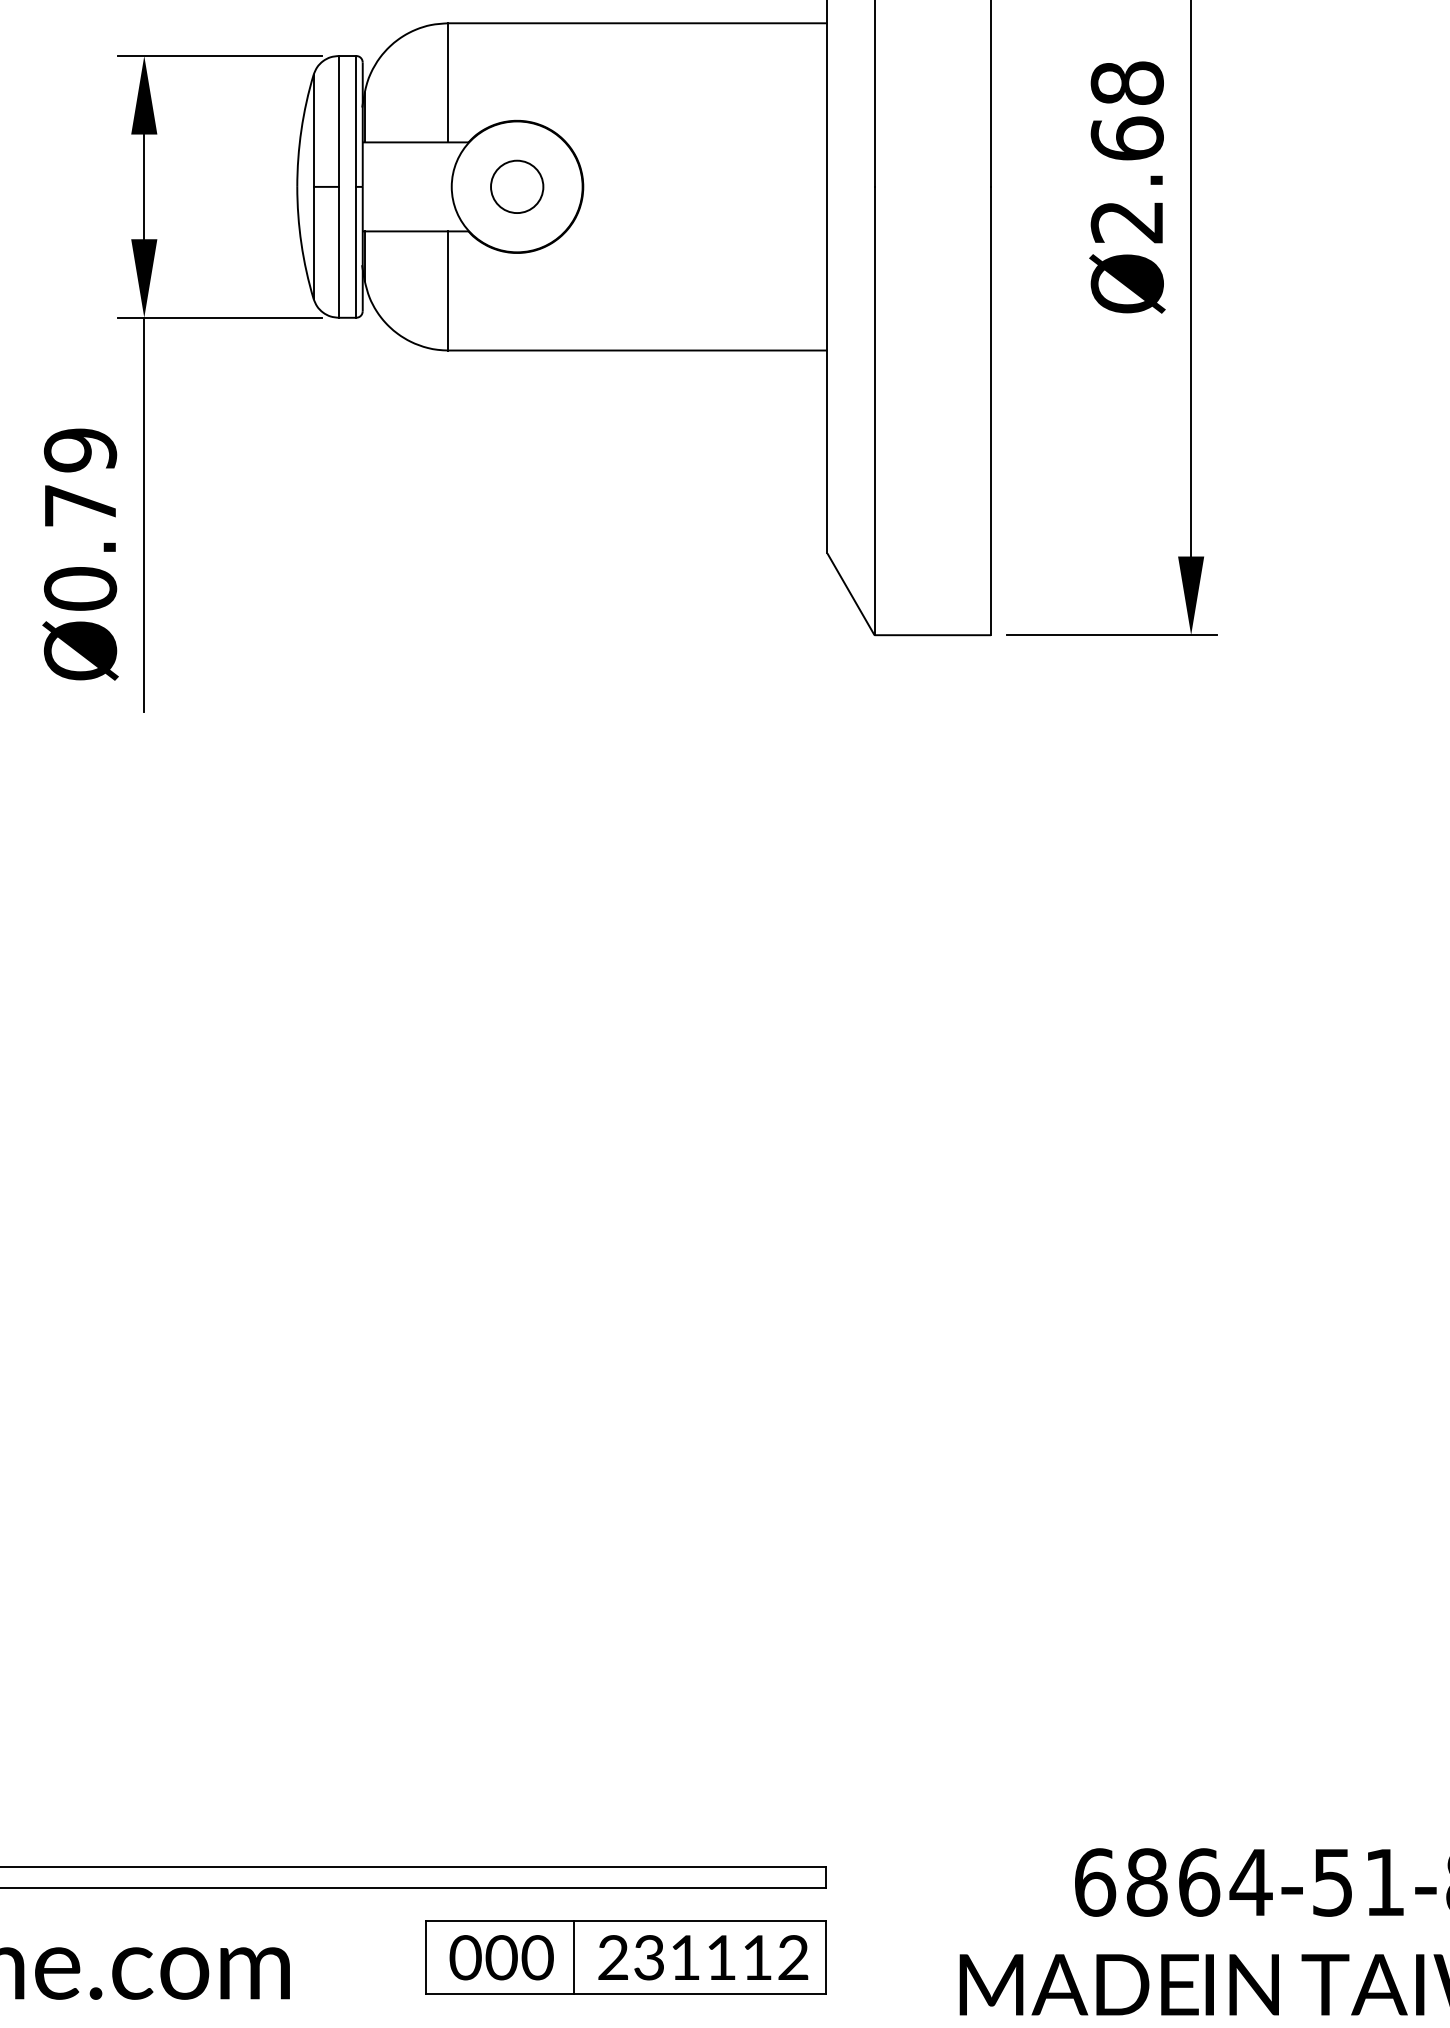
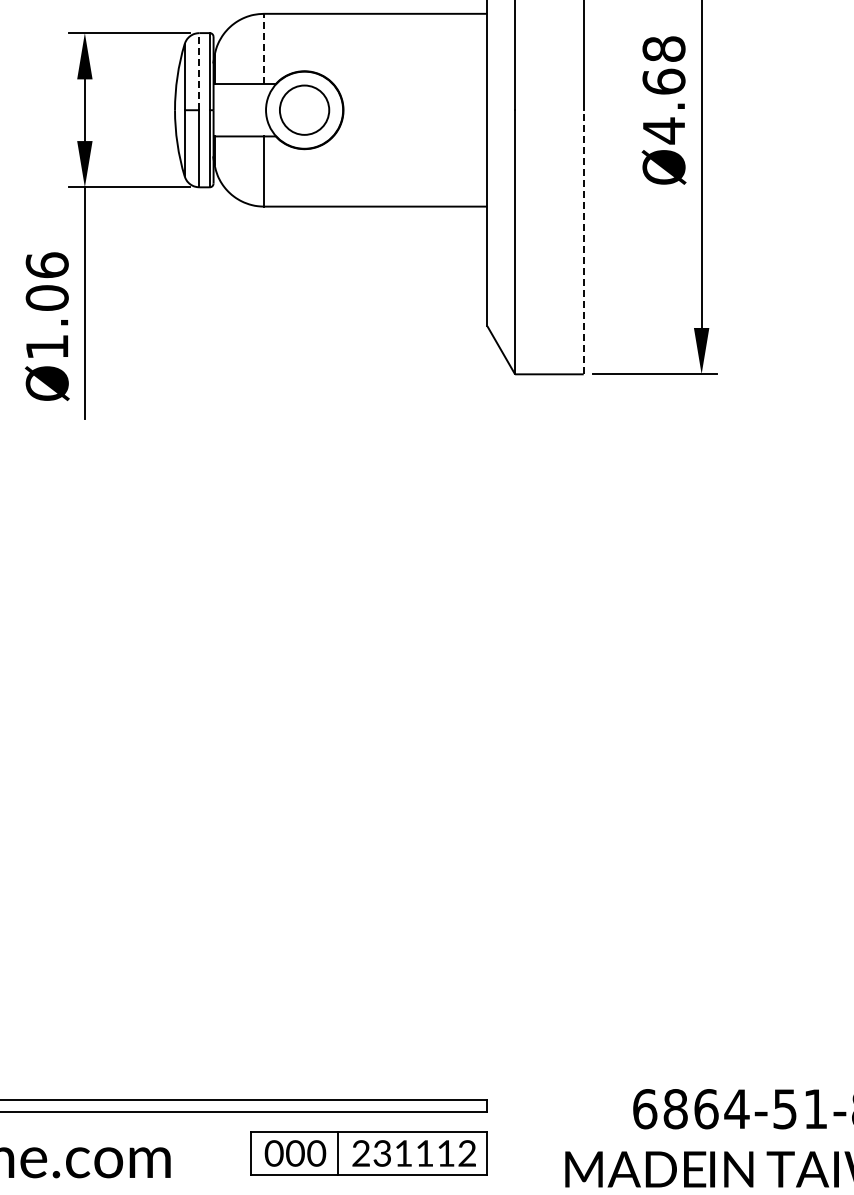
line: (449, 82) -> (264, 48), solid -> dashed
line: (338, 121) -> (199, 71), solid -> dashed
circle: (517, 185) -> (304, 109), size x1.6
text: (1126, 221) -> (663, 130), Ø2.68 -> Ø4.68
line: (990, 409) -> (583, 241), solid -> dashed
text: (79, 518) -> (46, 305), Ø0.79 -> Ø1.06

